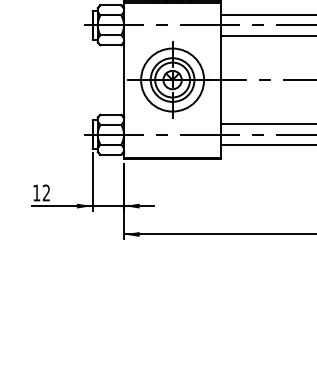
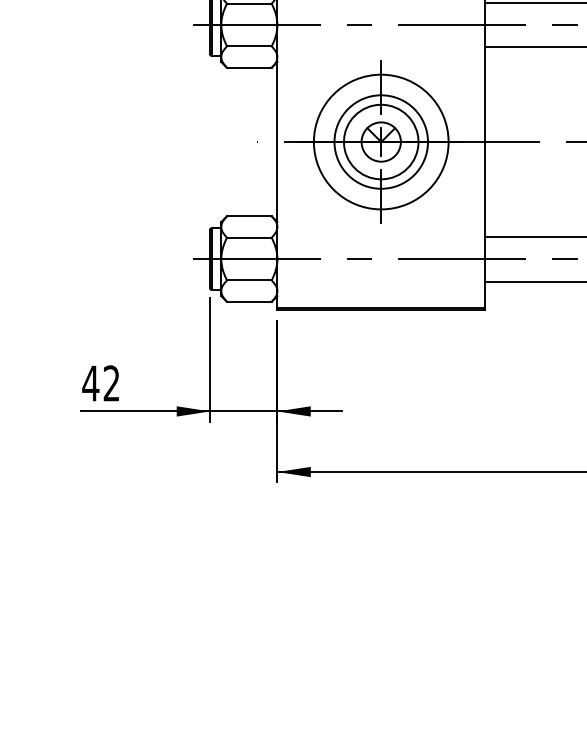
text: (36, 192) -> (90, 382), 12 -> 42

